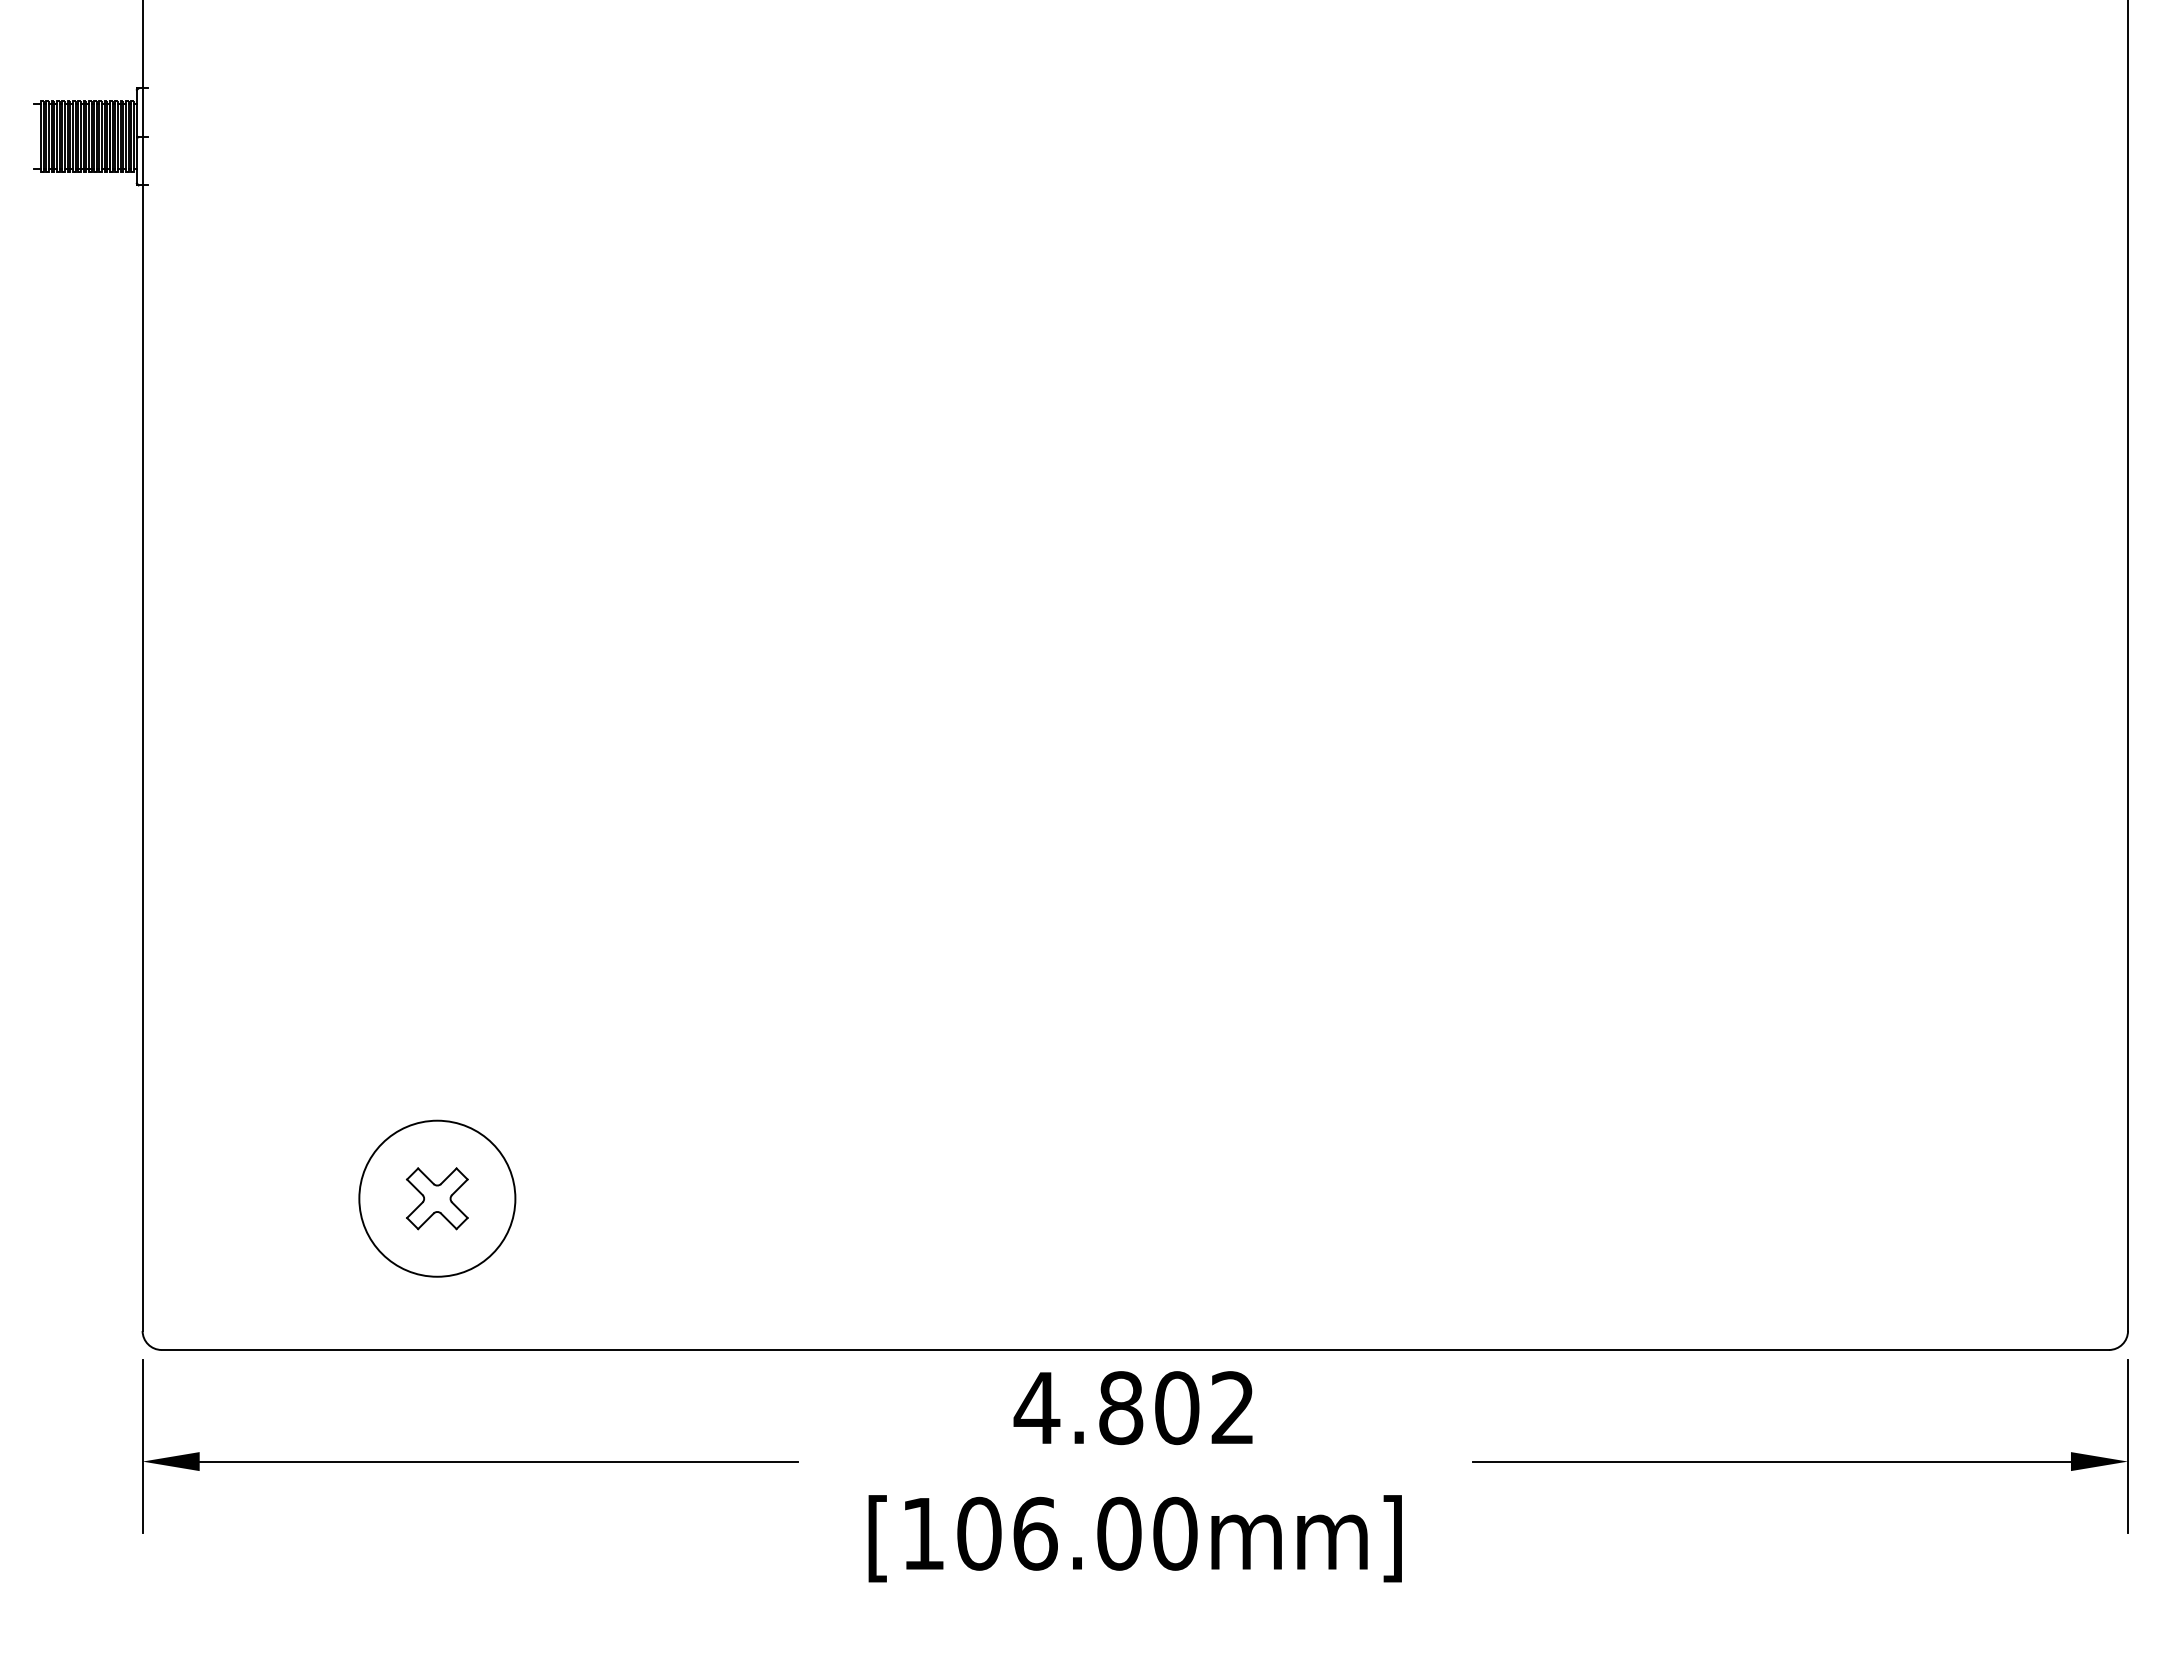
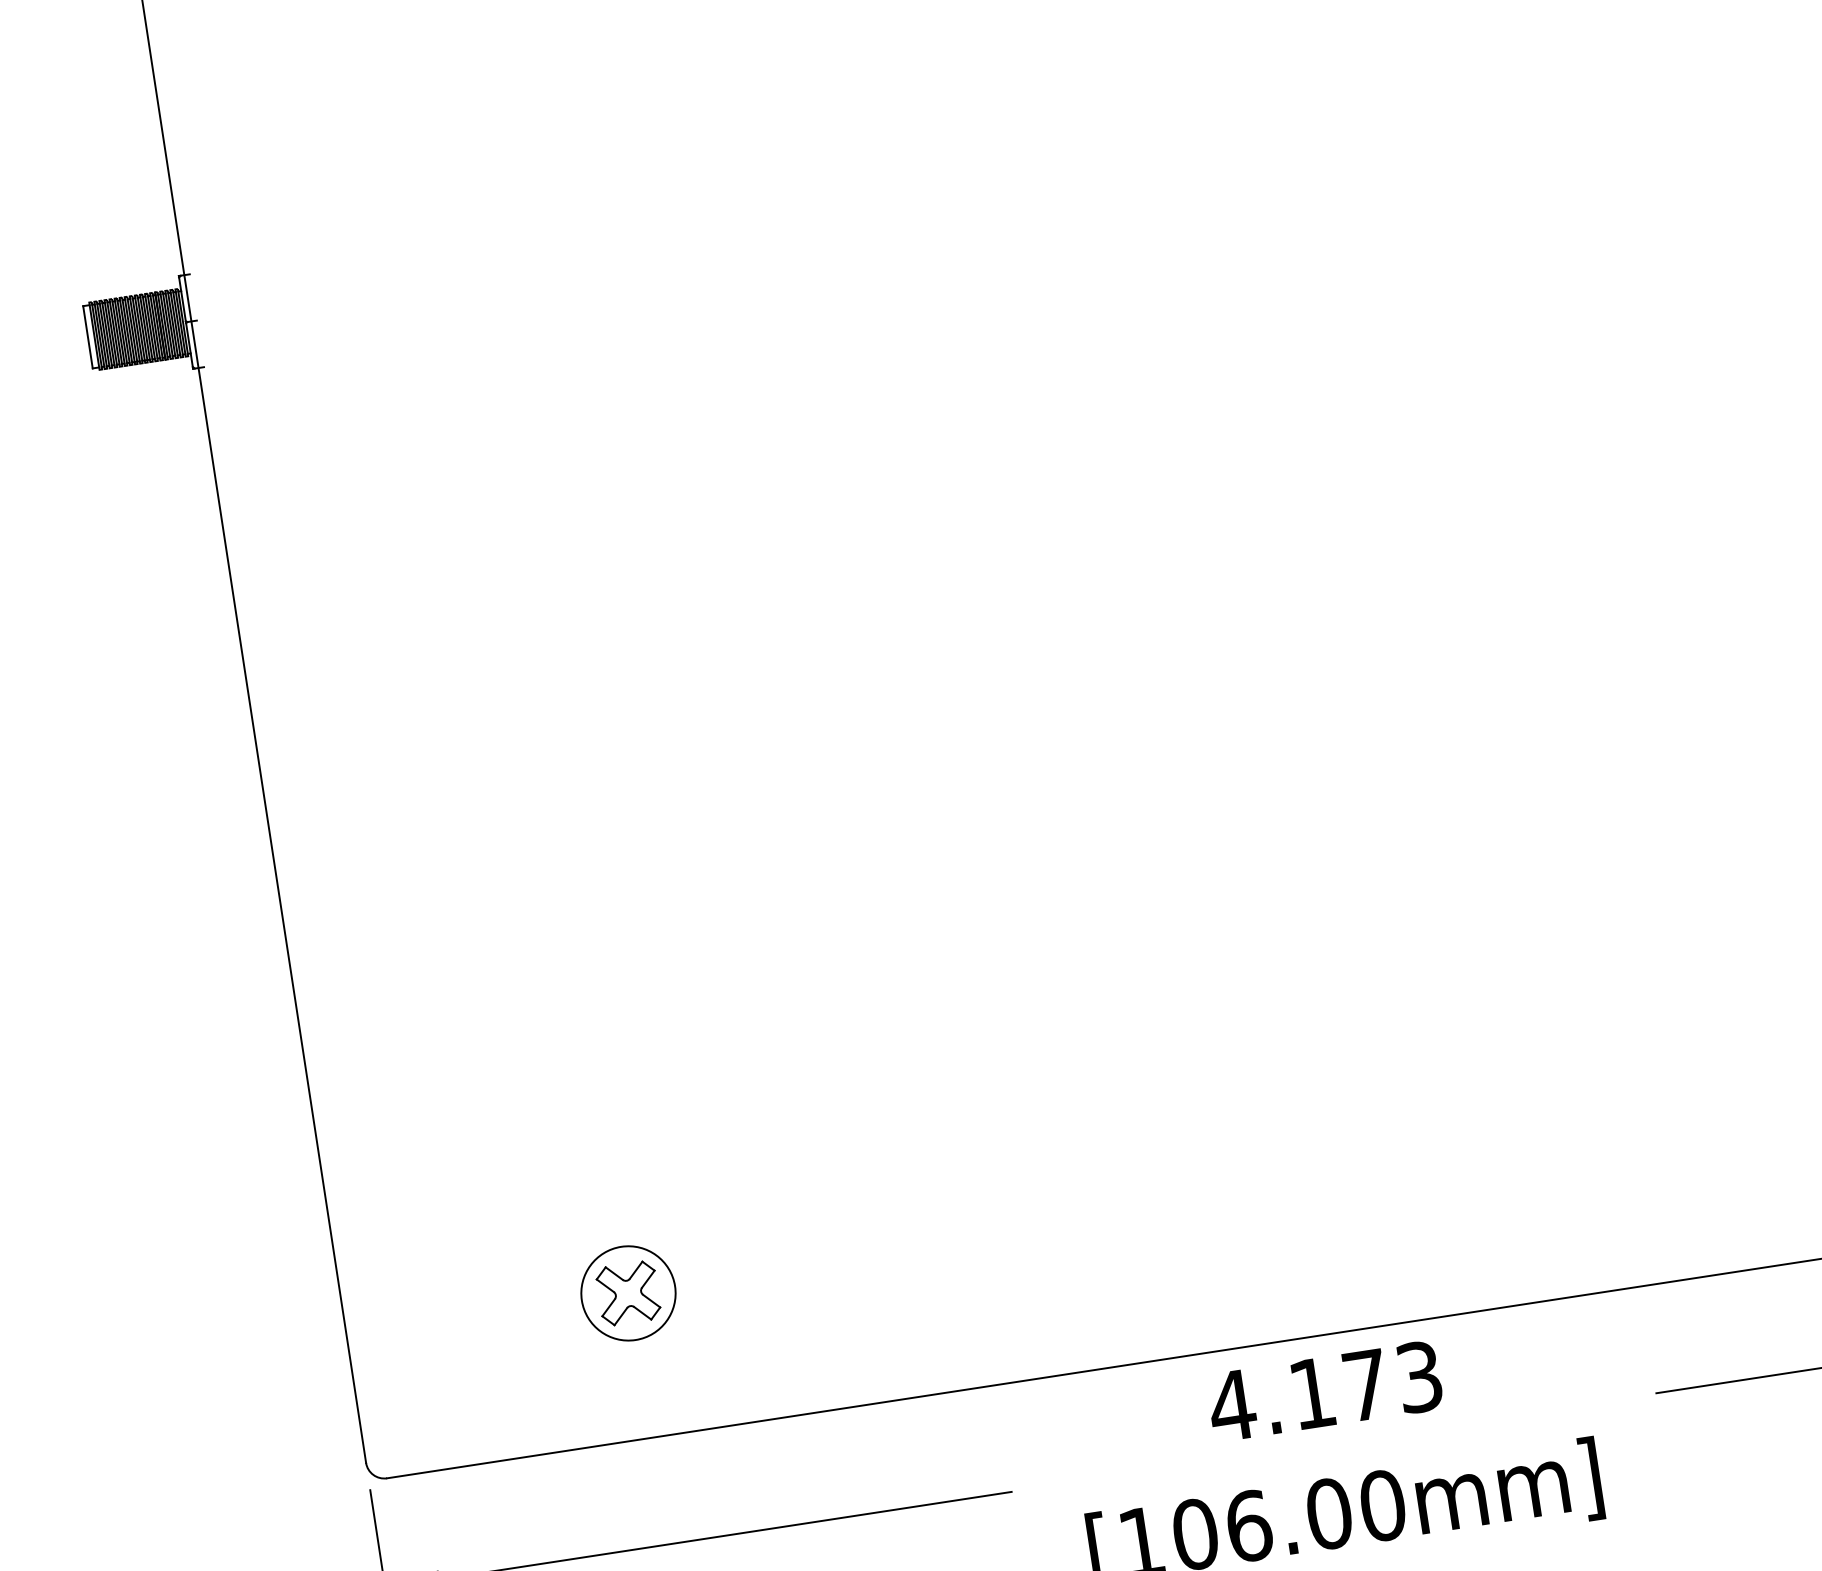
line: (34, 136) -> (88, 337), added
circle: (437, 1198) -> (628, 1293), size x0.62
text: (1176, 1408) -> (1365, 1385), 4.802 -> 4.173

